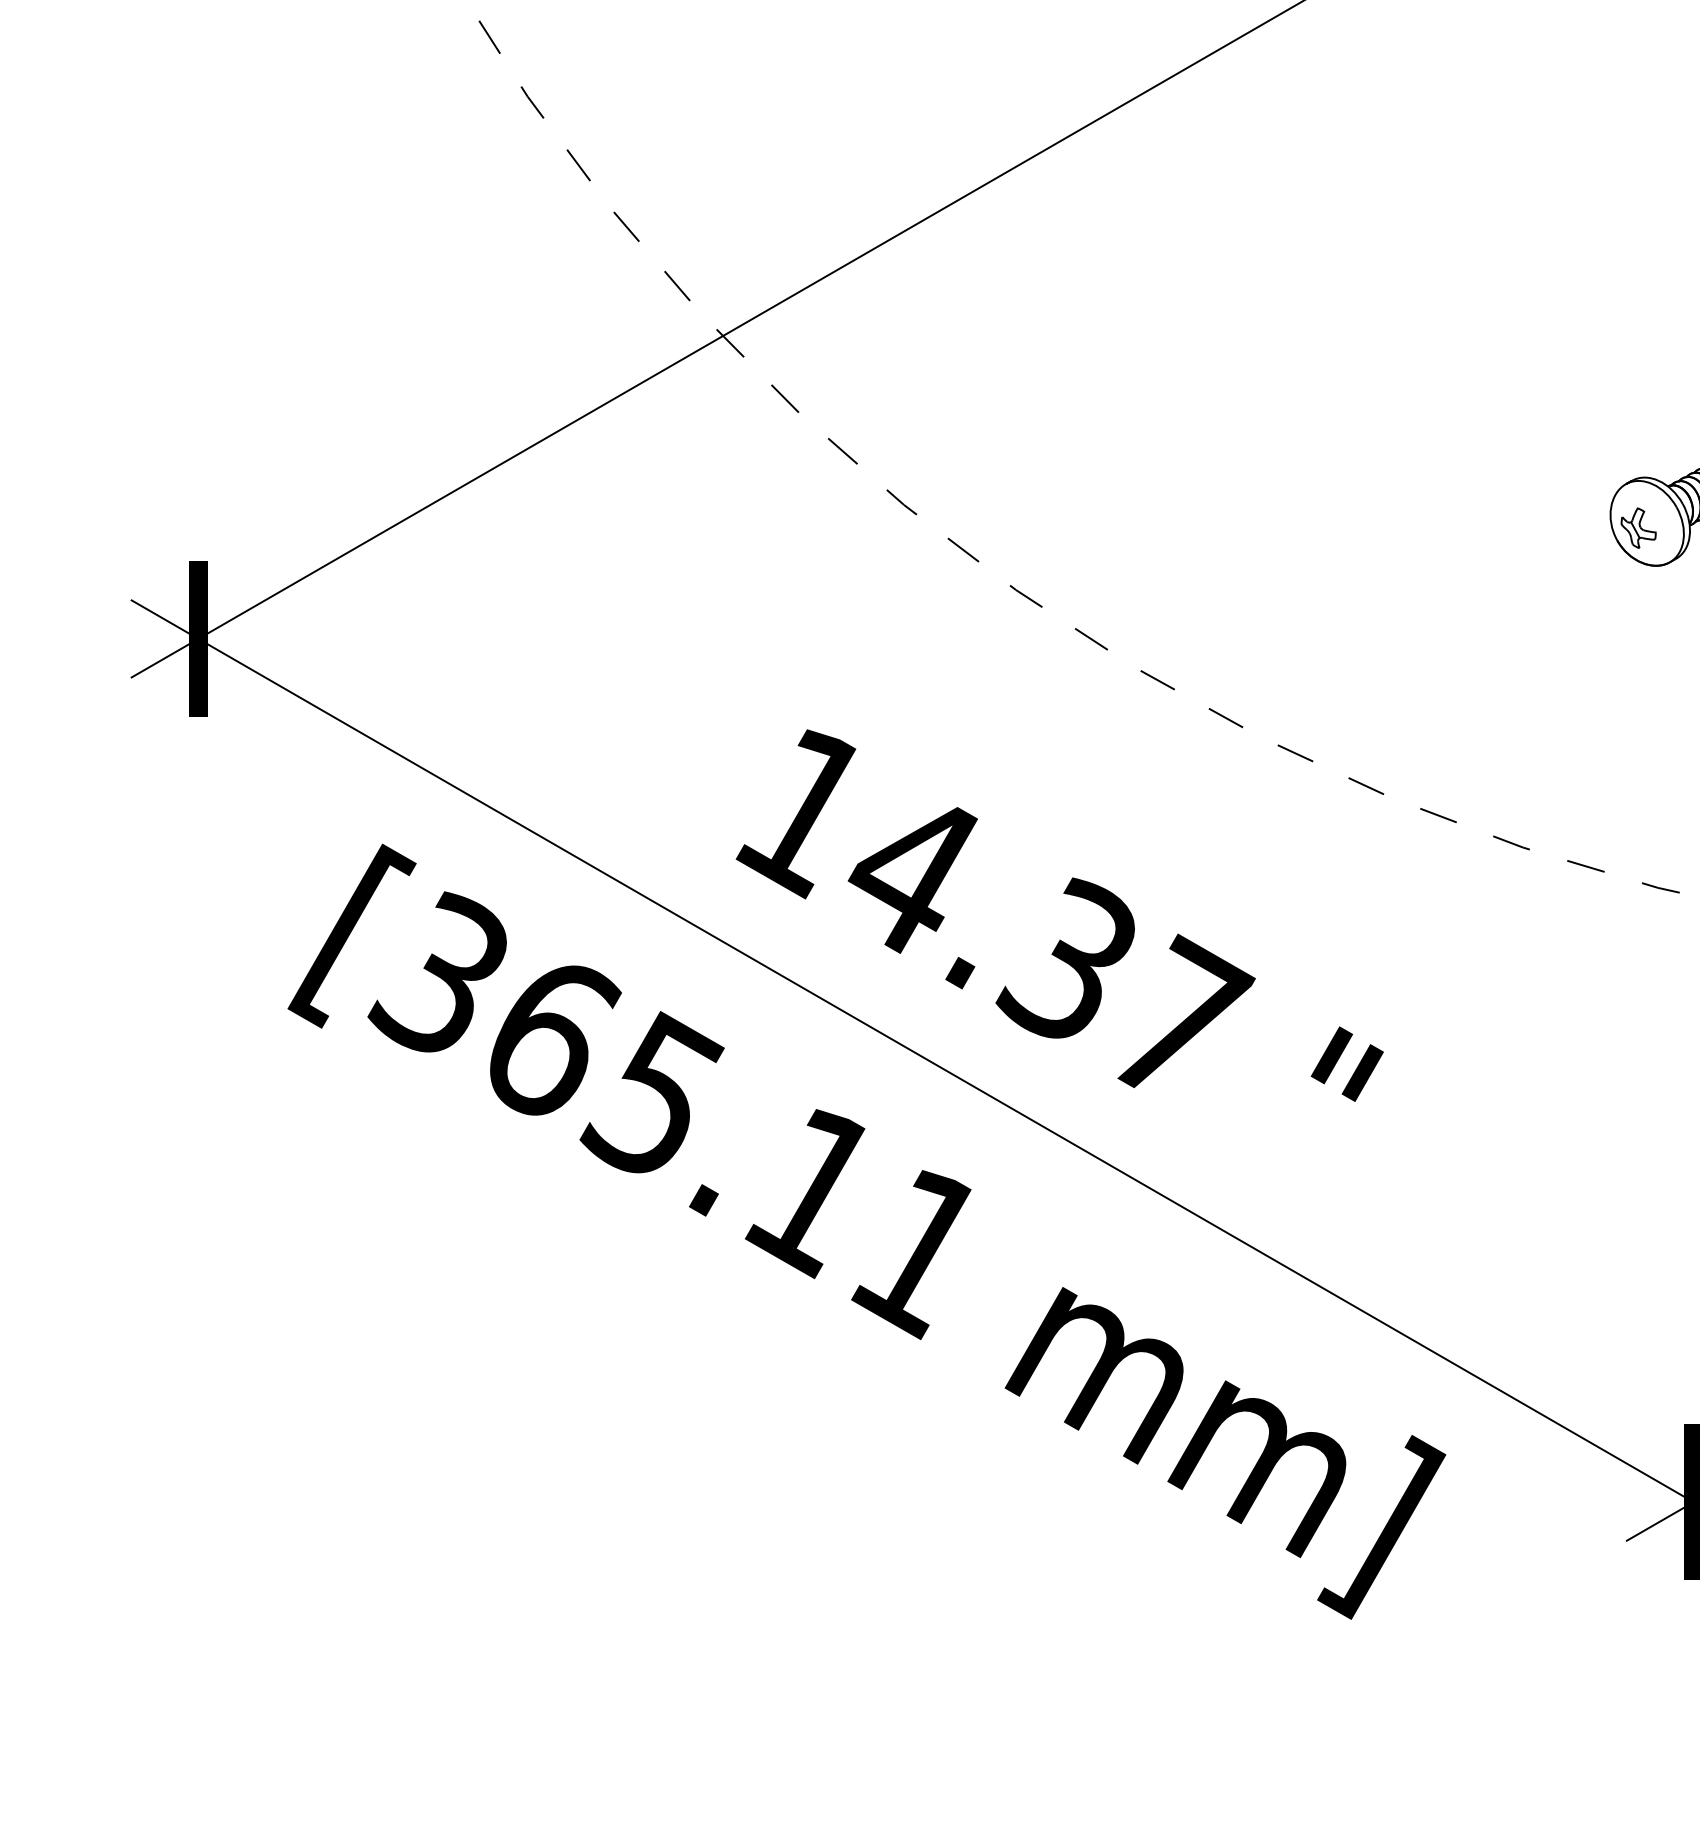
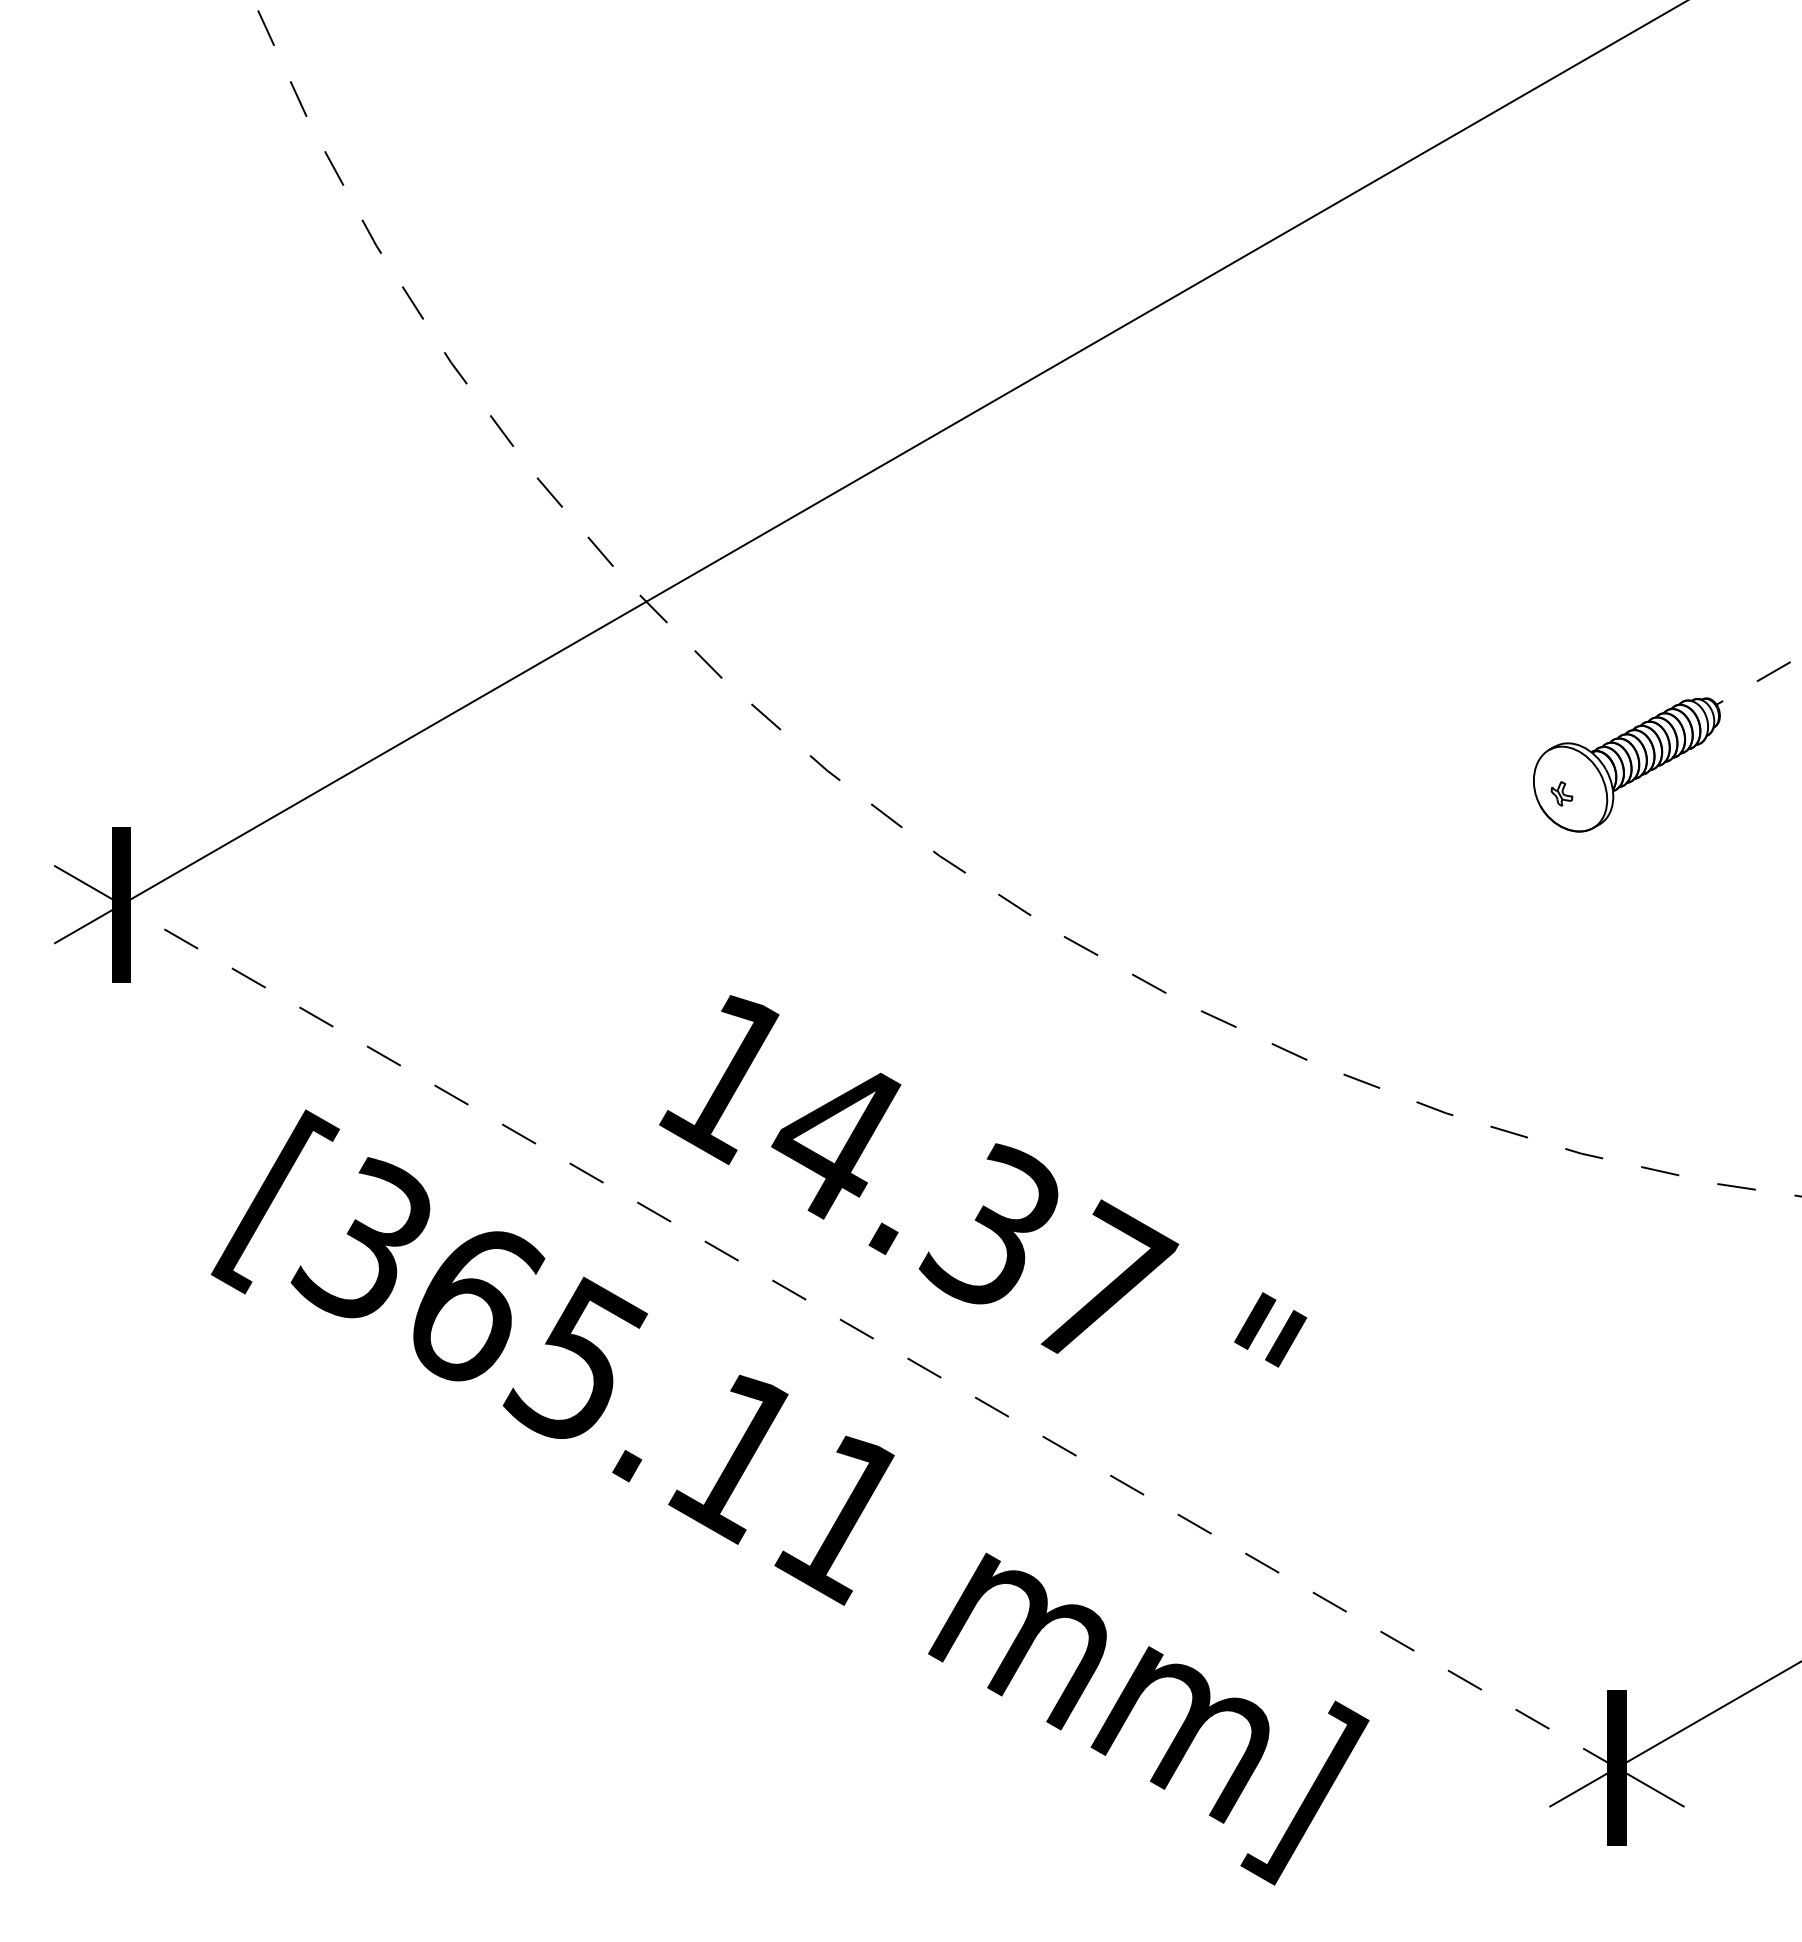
part: (1638, 527) -> (1561, 793), size x0.6
line: (945, 1070) -> (868, 1336), solid -> dashed

